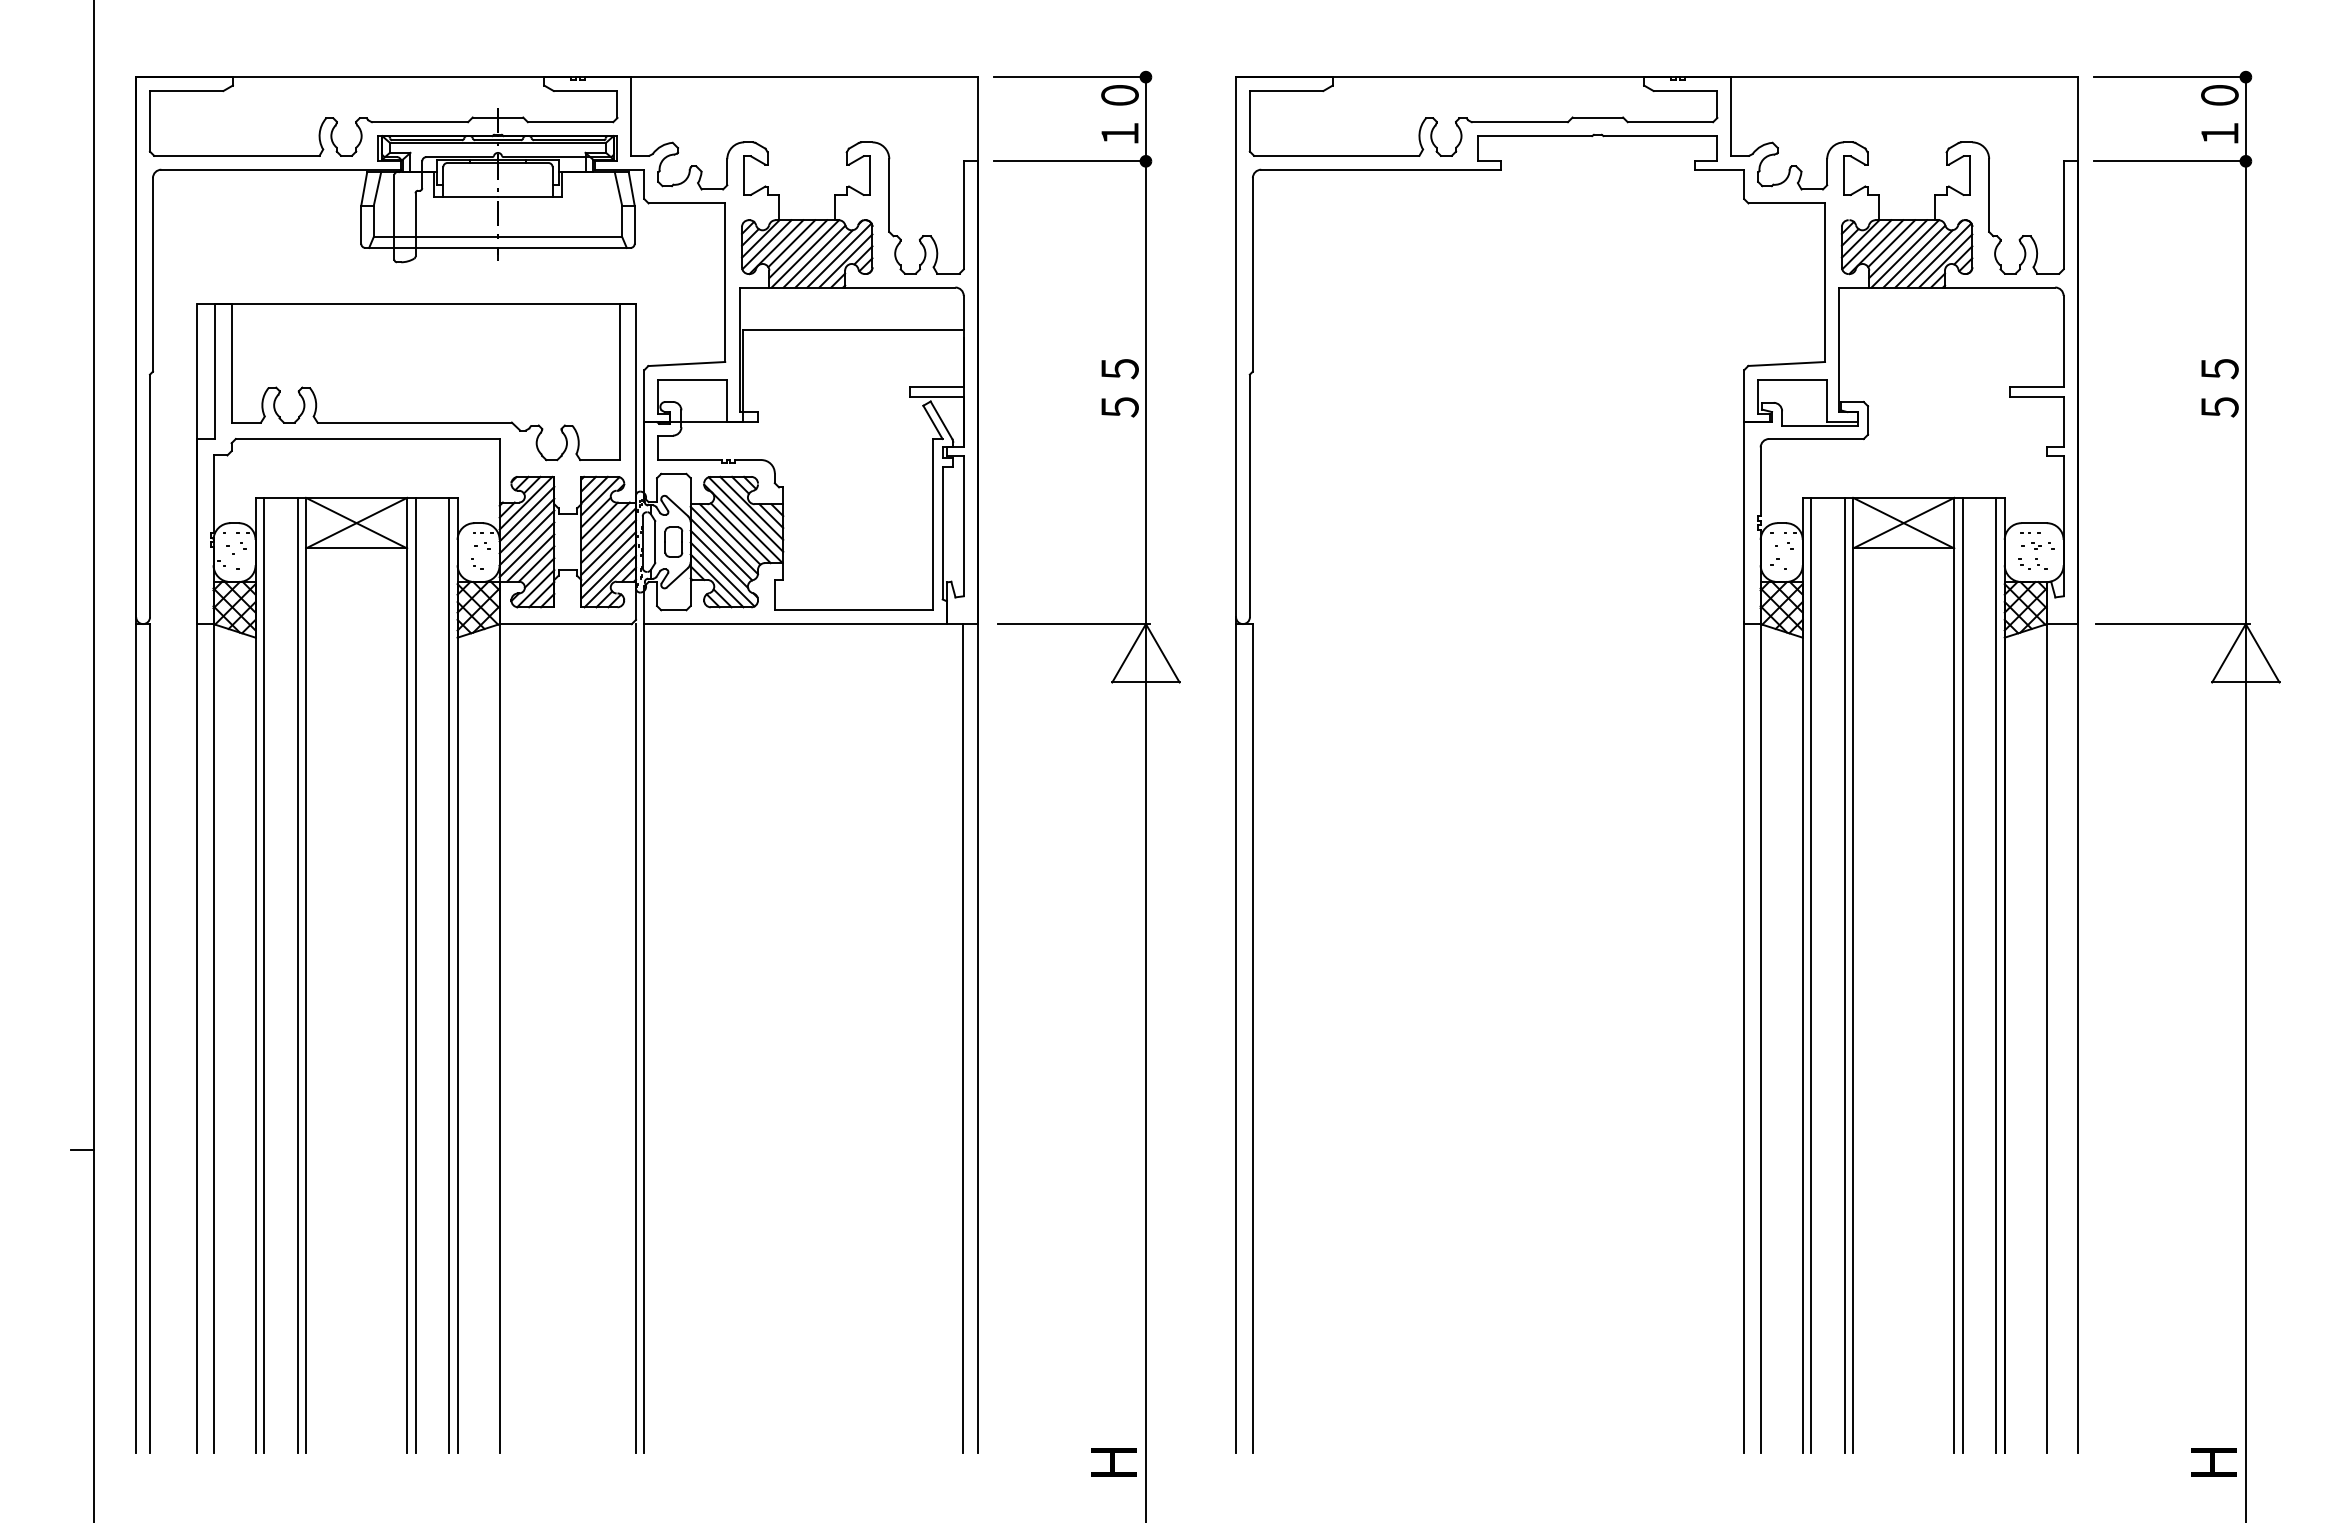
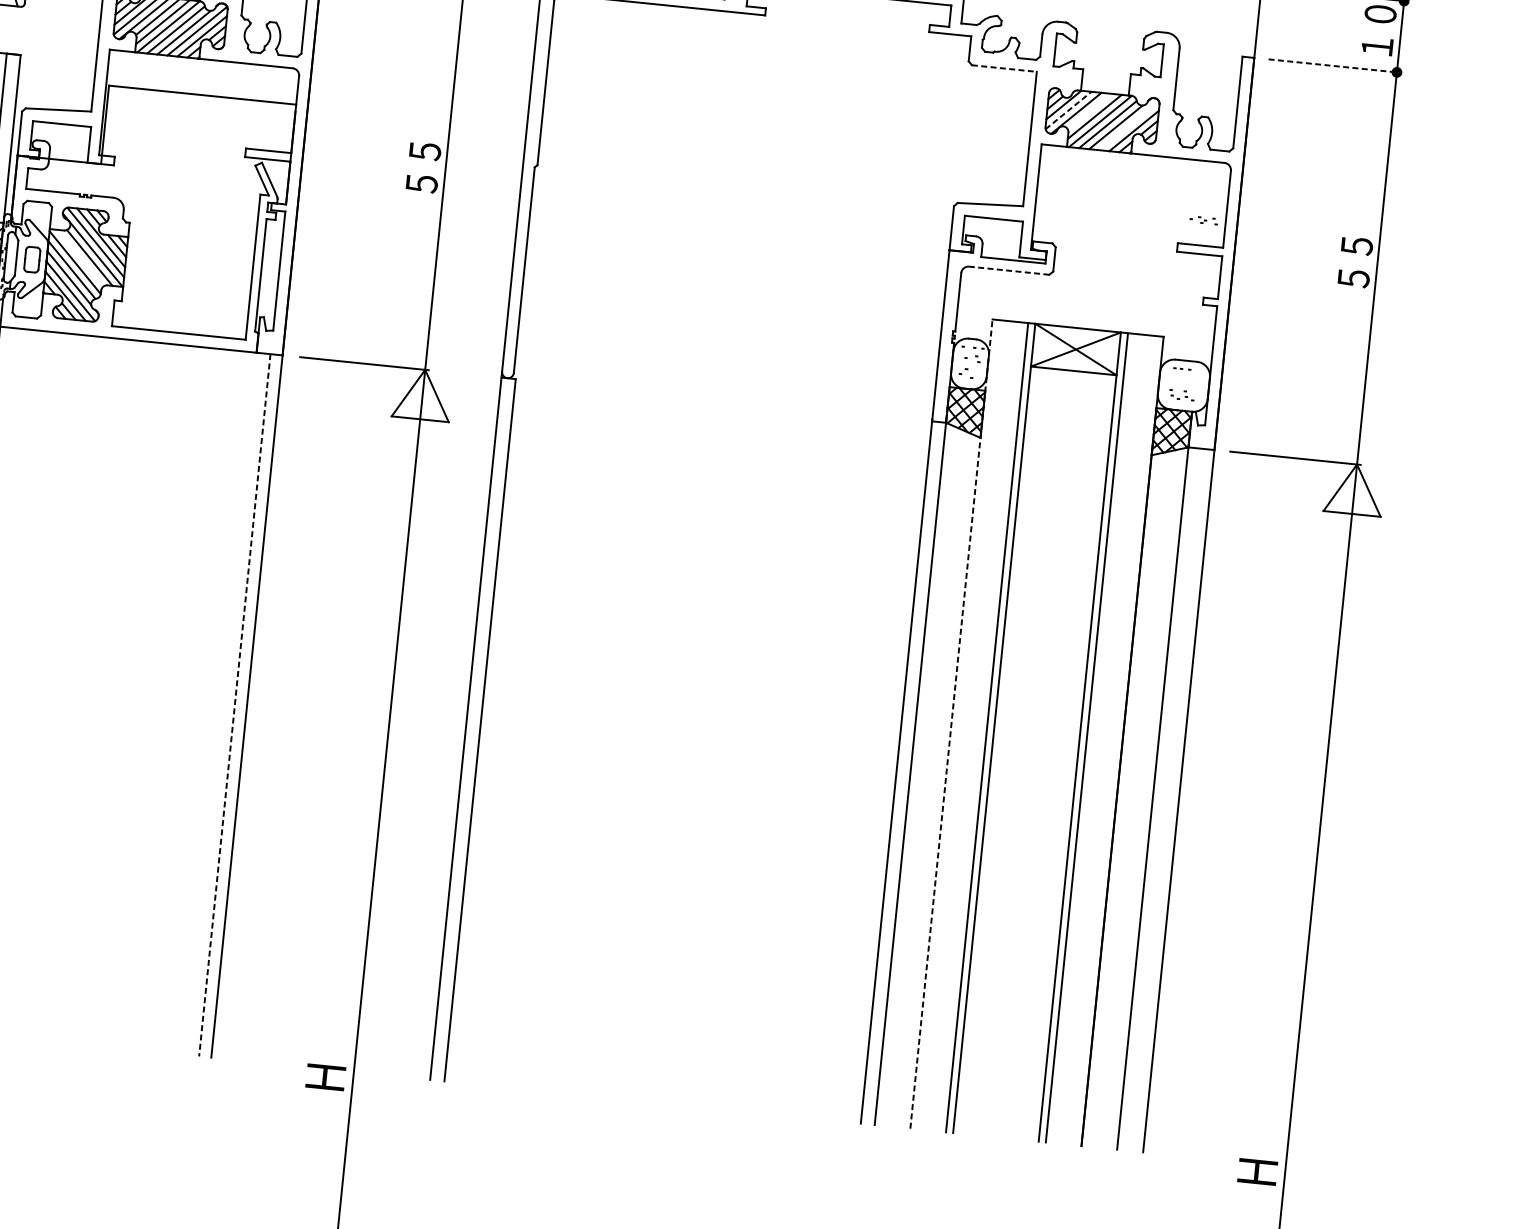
line: (2172, 161) -> (1334, 66), solid -> dashed
line: (1787, 203) -> (1004, 68), solid -> dashed
line: (1891, 243) -> (1089, 111), removed
line: (1866, 244) -> (1068, 110), solid -> dashed
line: (1939, 255) -> (1129, 125), removed
line: (1815, 439) -> (1008, 271), solid -> dashed
line: (729, 534) -> (80, 258), removed
part: (2037, 545) -> (1203, 219), moved
line: (1802, 975) -> (951, 724), solid -> dashed
line: (1811, 975) -> (958, 724), removed
line: (1996, 975) -> (1115, 740), removed
line: (963, 1039) -> (234, 706), solid -> dashed

